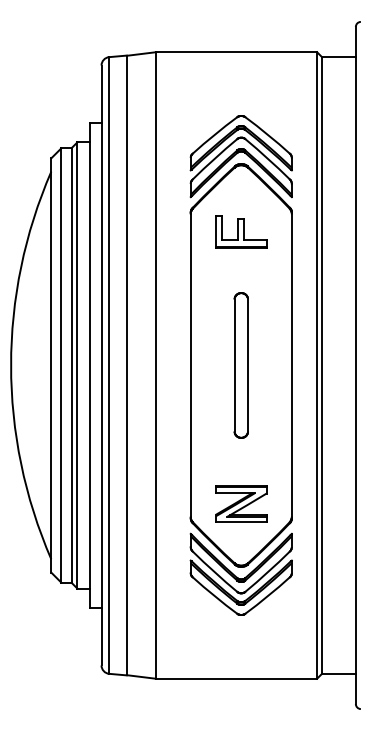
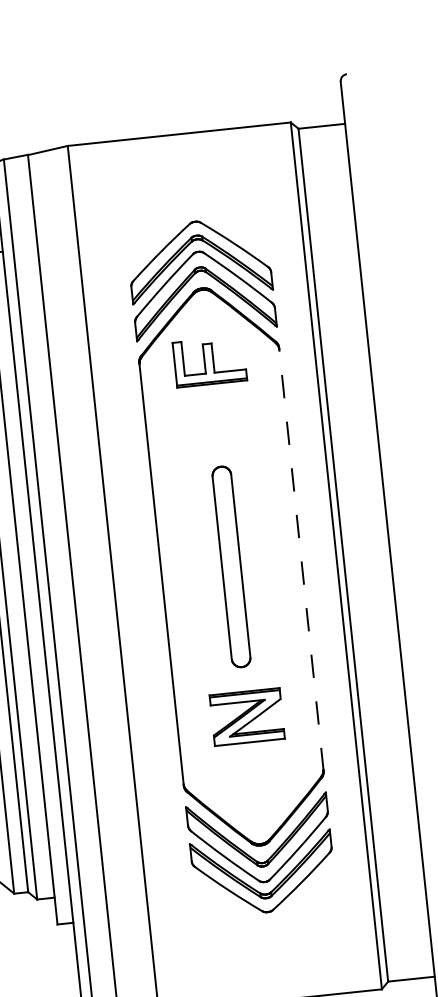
part: (241, 231) -> (210, 360), moved
line: (291, 365) -> (300, 559), solid -> dashed
part: (241, 503) -> (247, 716), moved

